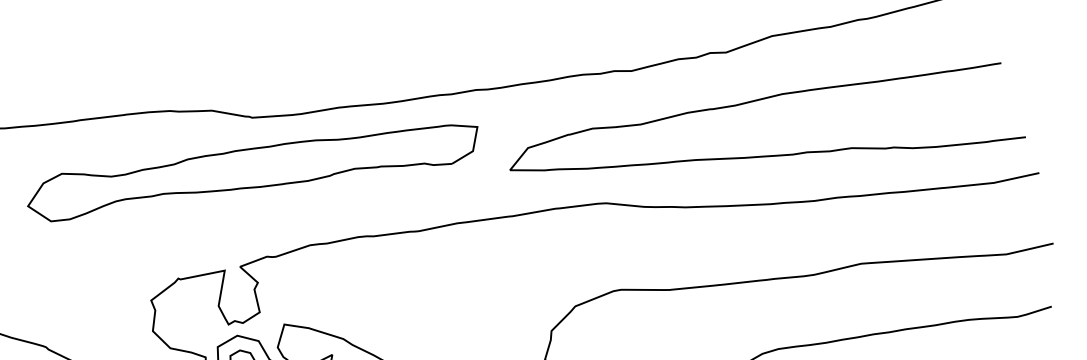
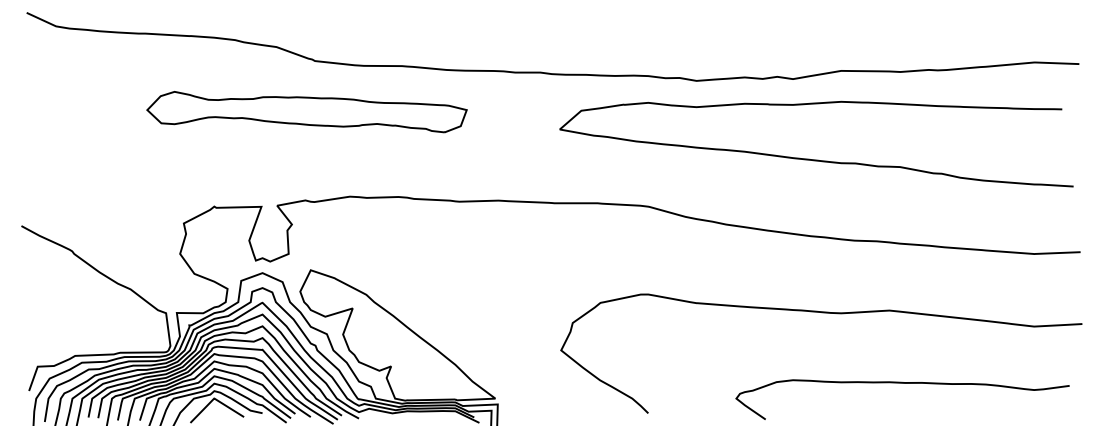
curve: (768, 155) -> (816, 159), moved
part: (252, 168) -> (306, 111), size x0.7

